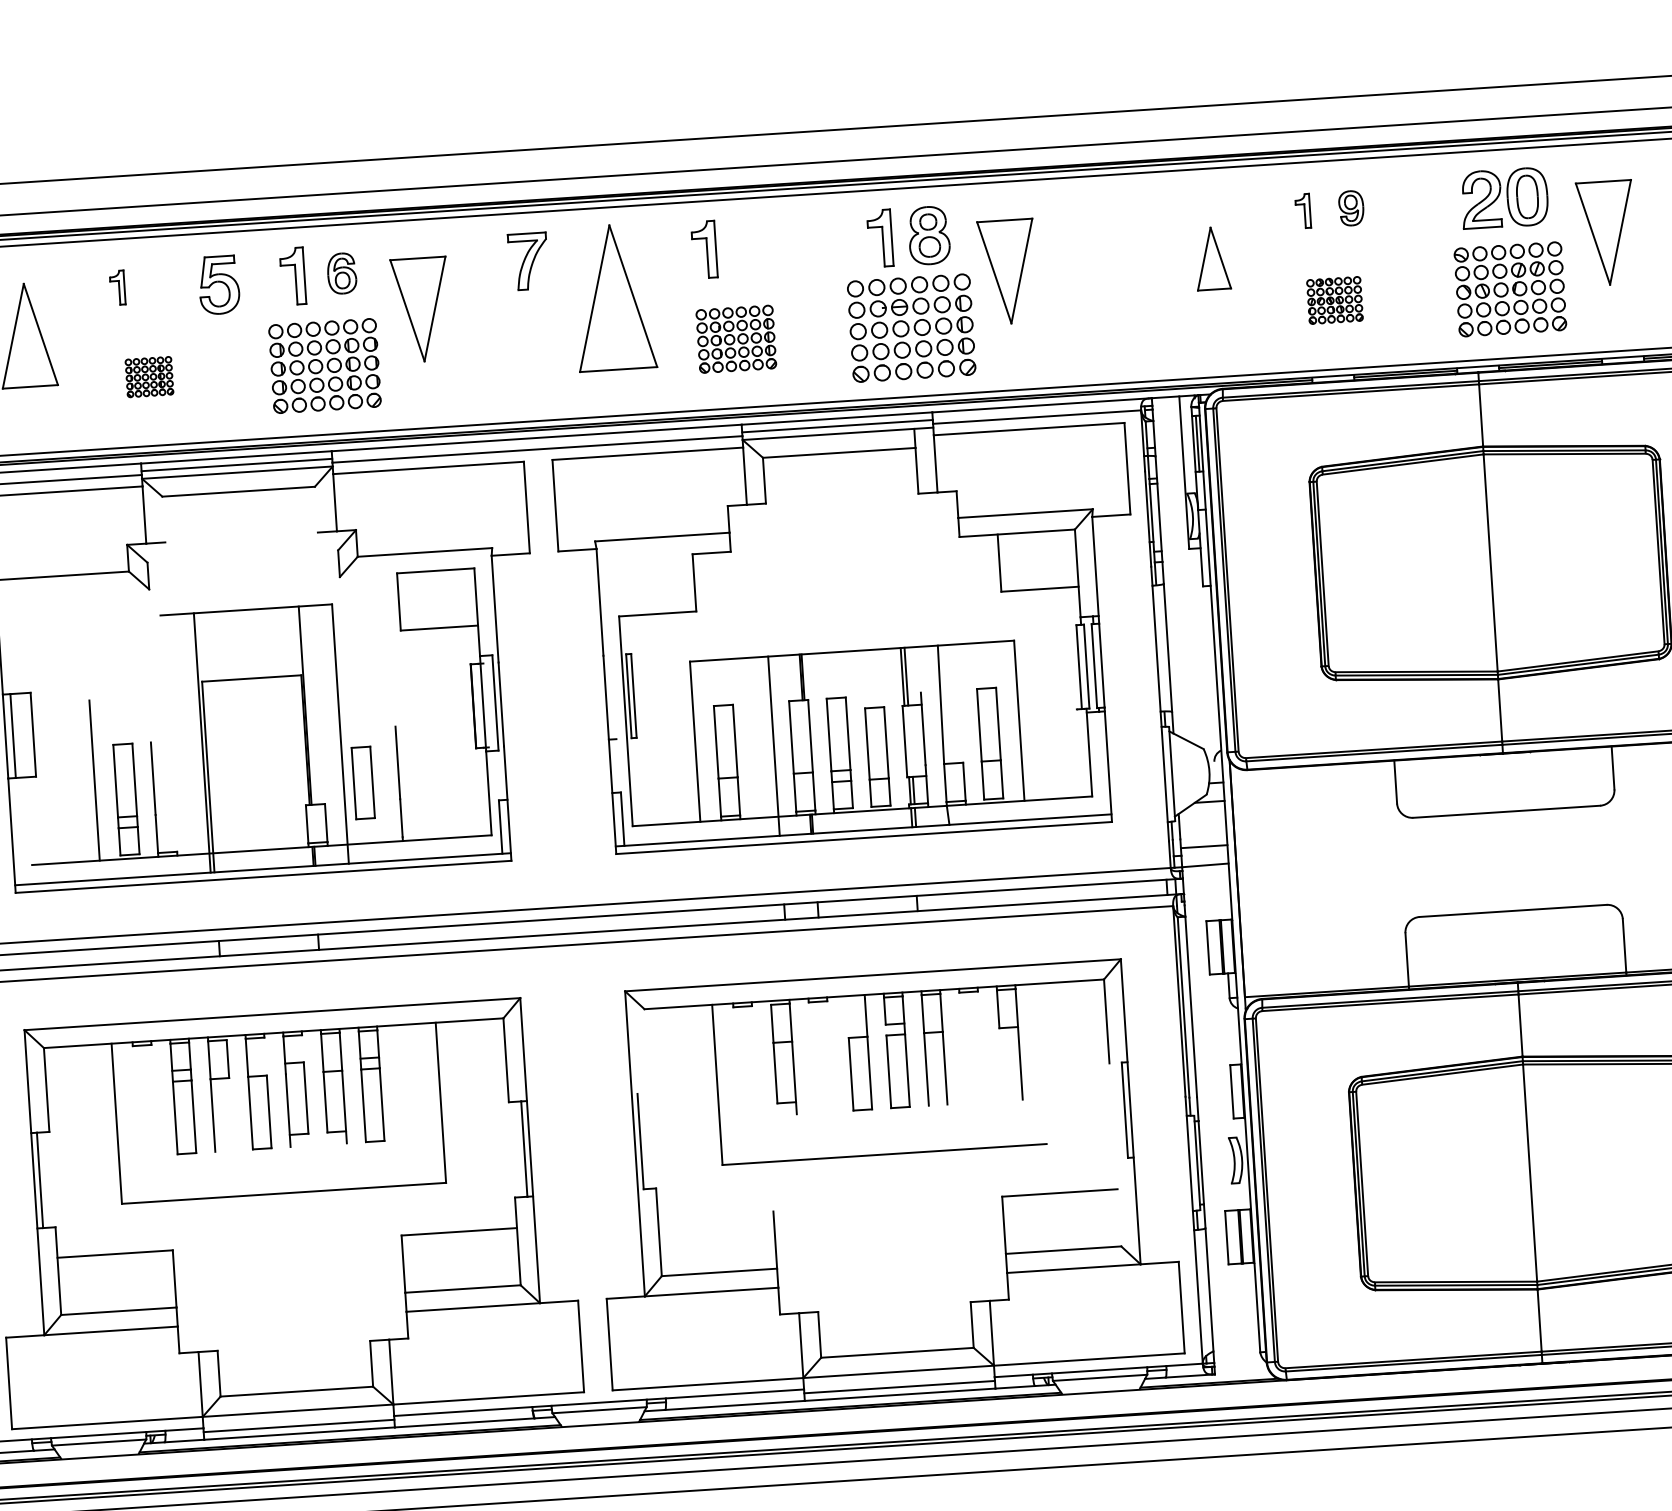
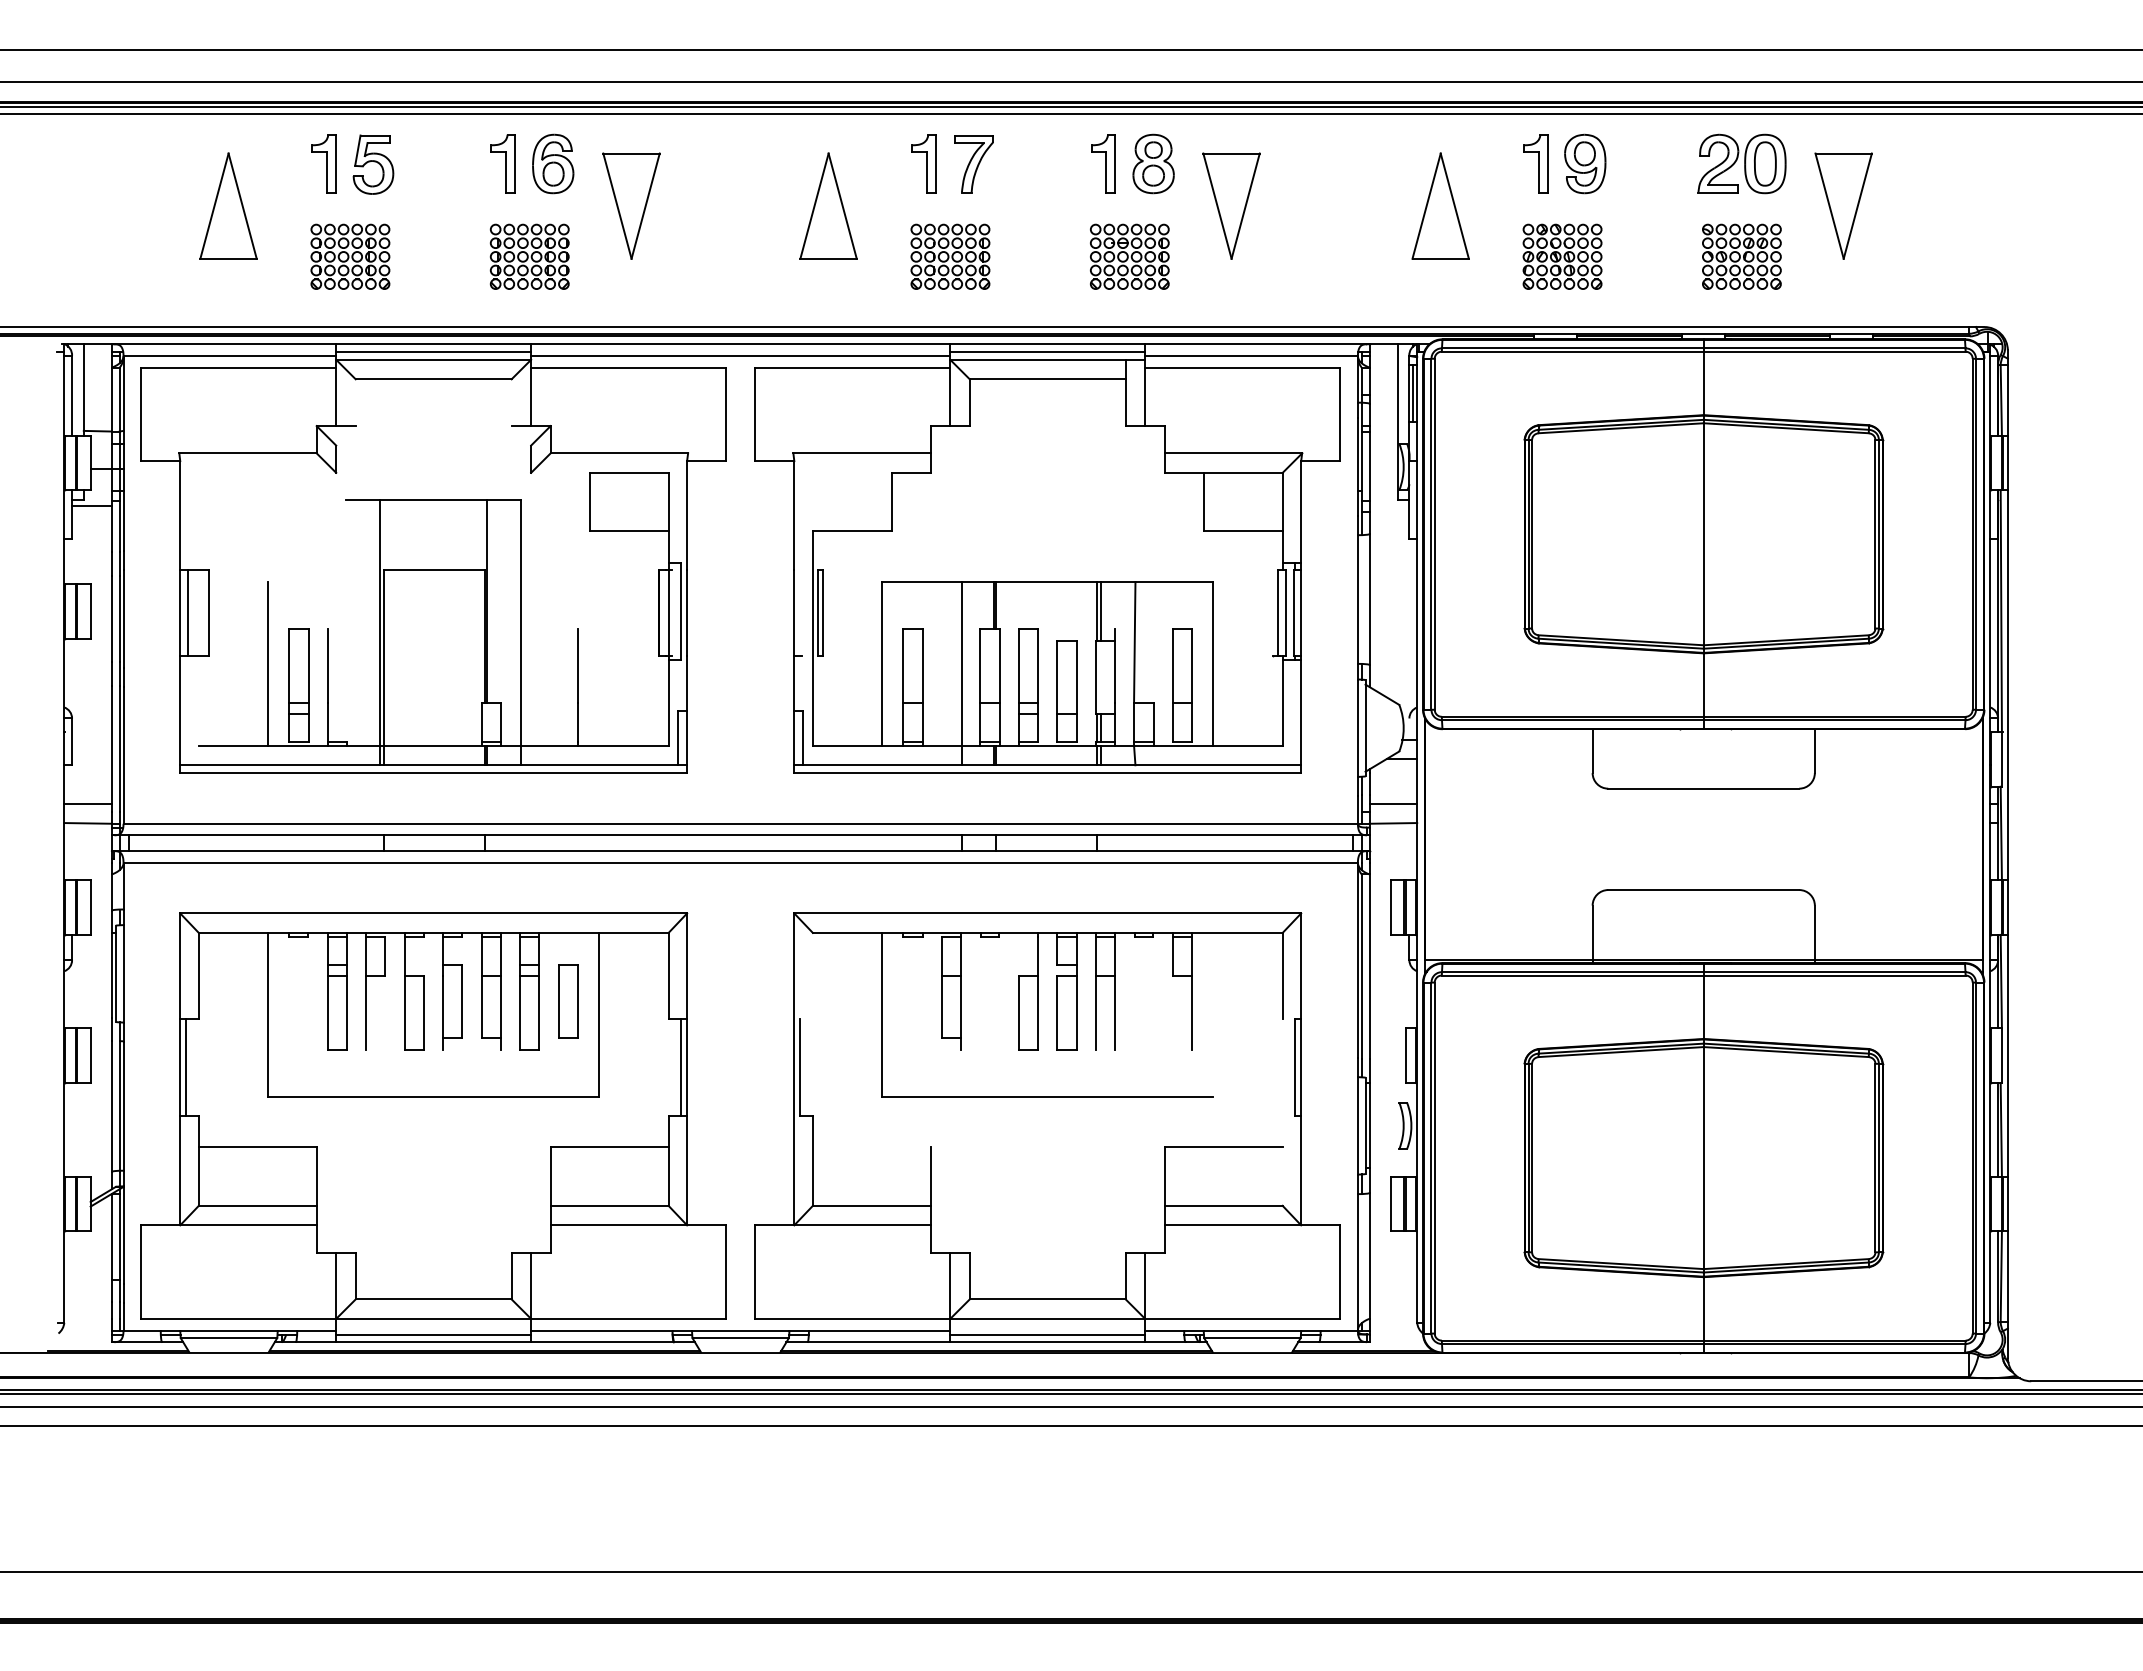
part: (1351, 207) -> (1585, 163), size x1.67
part: (1302, 210) -> (1535, 163), size x1.67
part: (1212, 258) -> (1440, 205), size x1.67
part: (528, 262) -> (973, 164), moved
part: (342, 273) -> (553, 163), size x1.43
part: (219, 284) -> (373, 164), moved
part: (117, 287) -> (323, 163), size x1.67
part: (1510, 288) -> (1741, 256), size x0.71
part: (613, 296) -> (828, 205), size x0.71
part: (1334, 300) -> (1562, 256), size x1.43
part: (911, 327) -> (1129, 256), size x0.62
part: (324, 365) -> (529, 256), size x0.71
part: (149, 376) -> (350, 256), size x1.67
part: (363, 783) -> (568, 1001), moved

